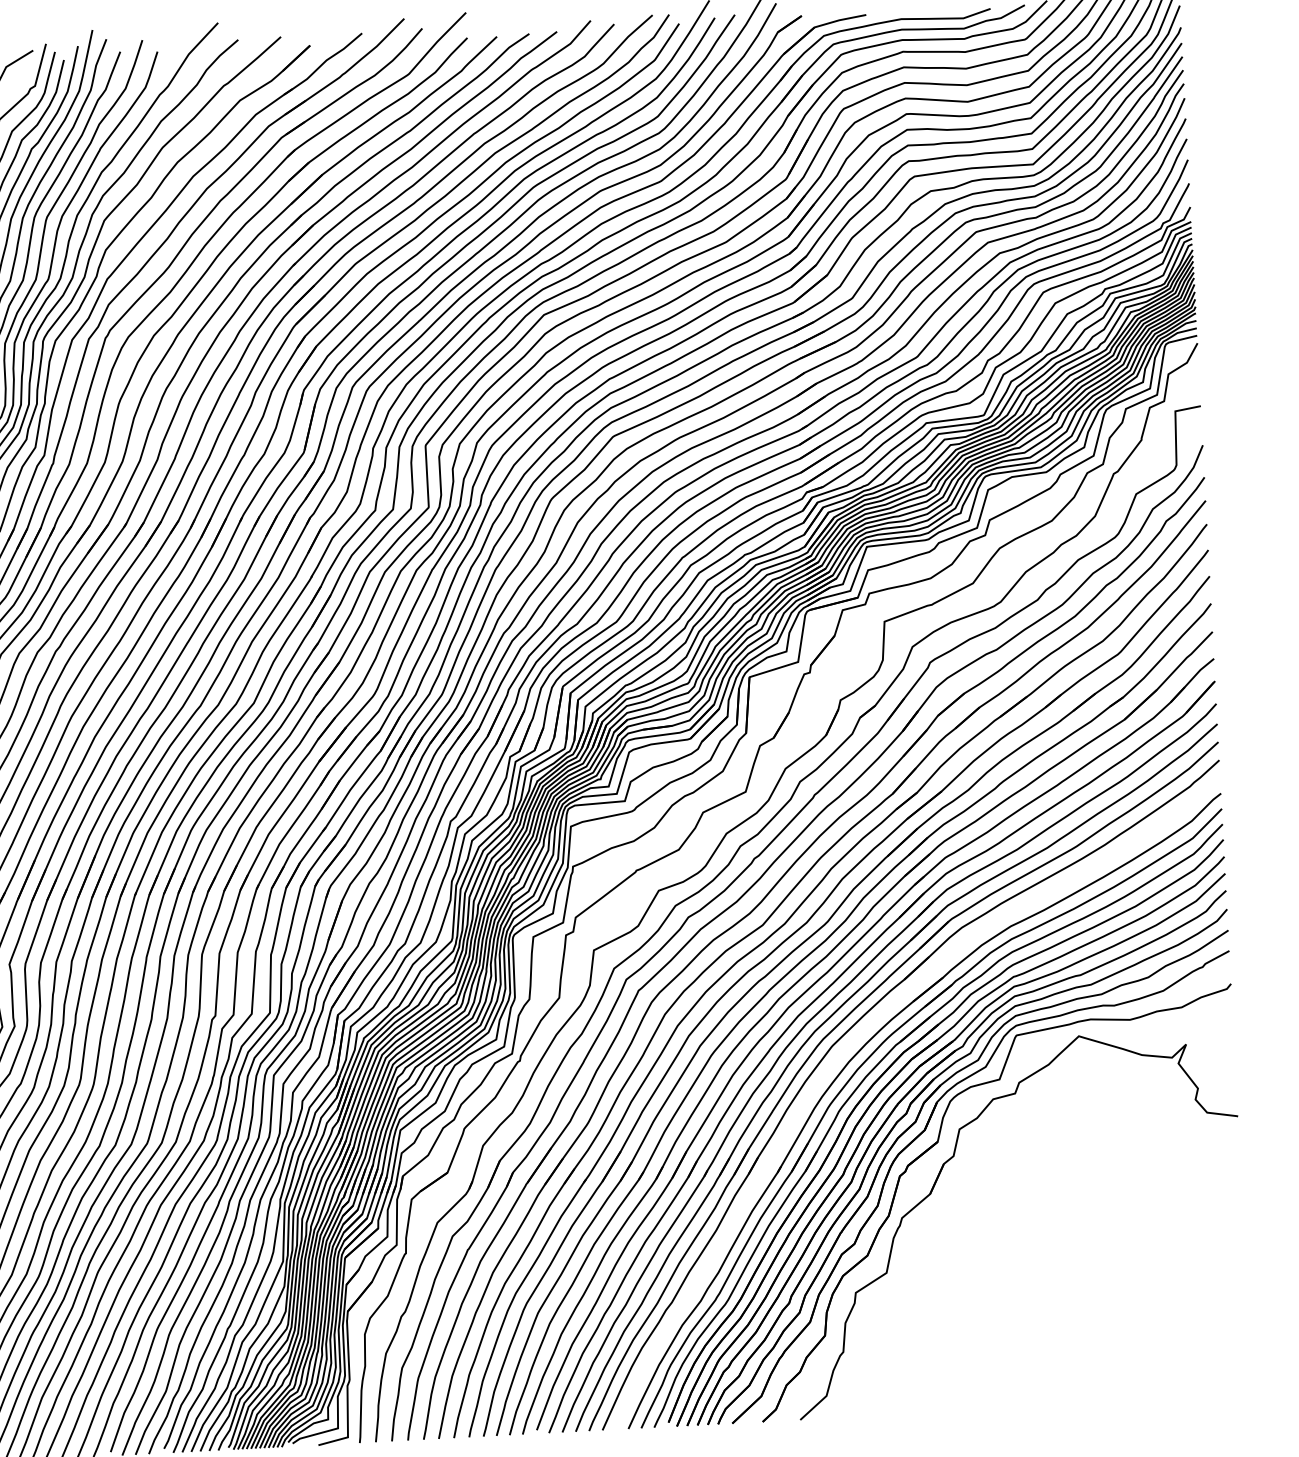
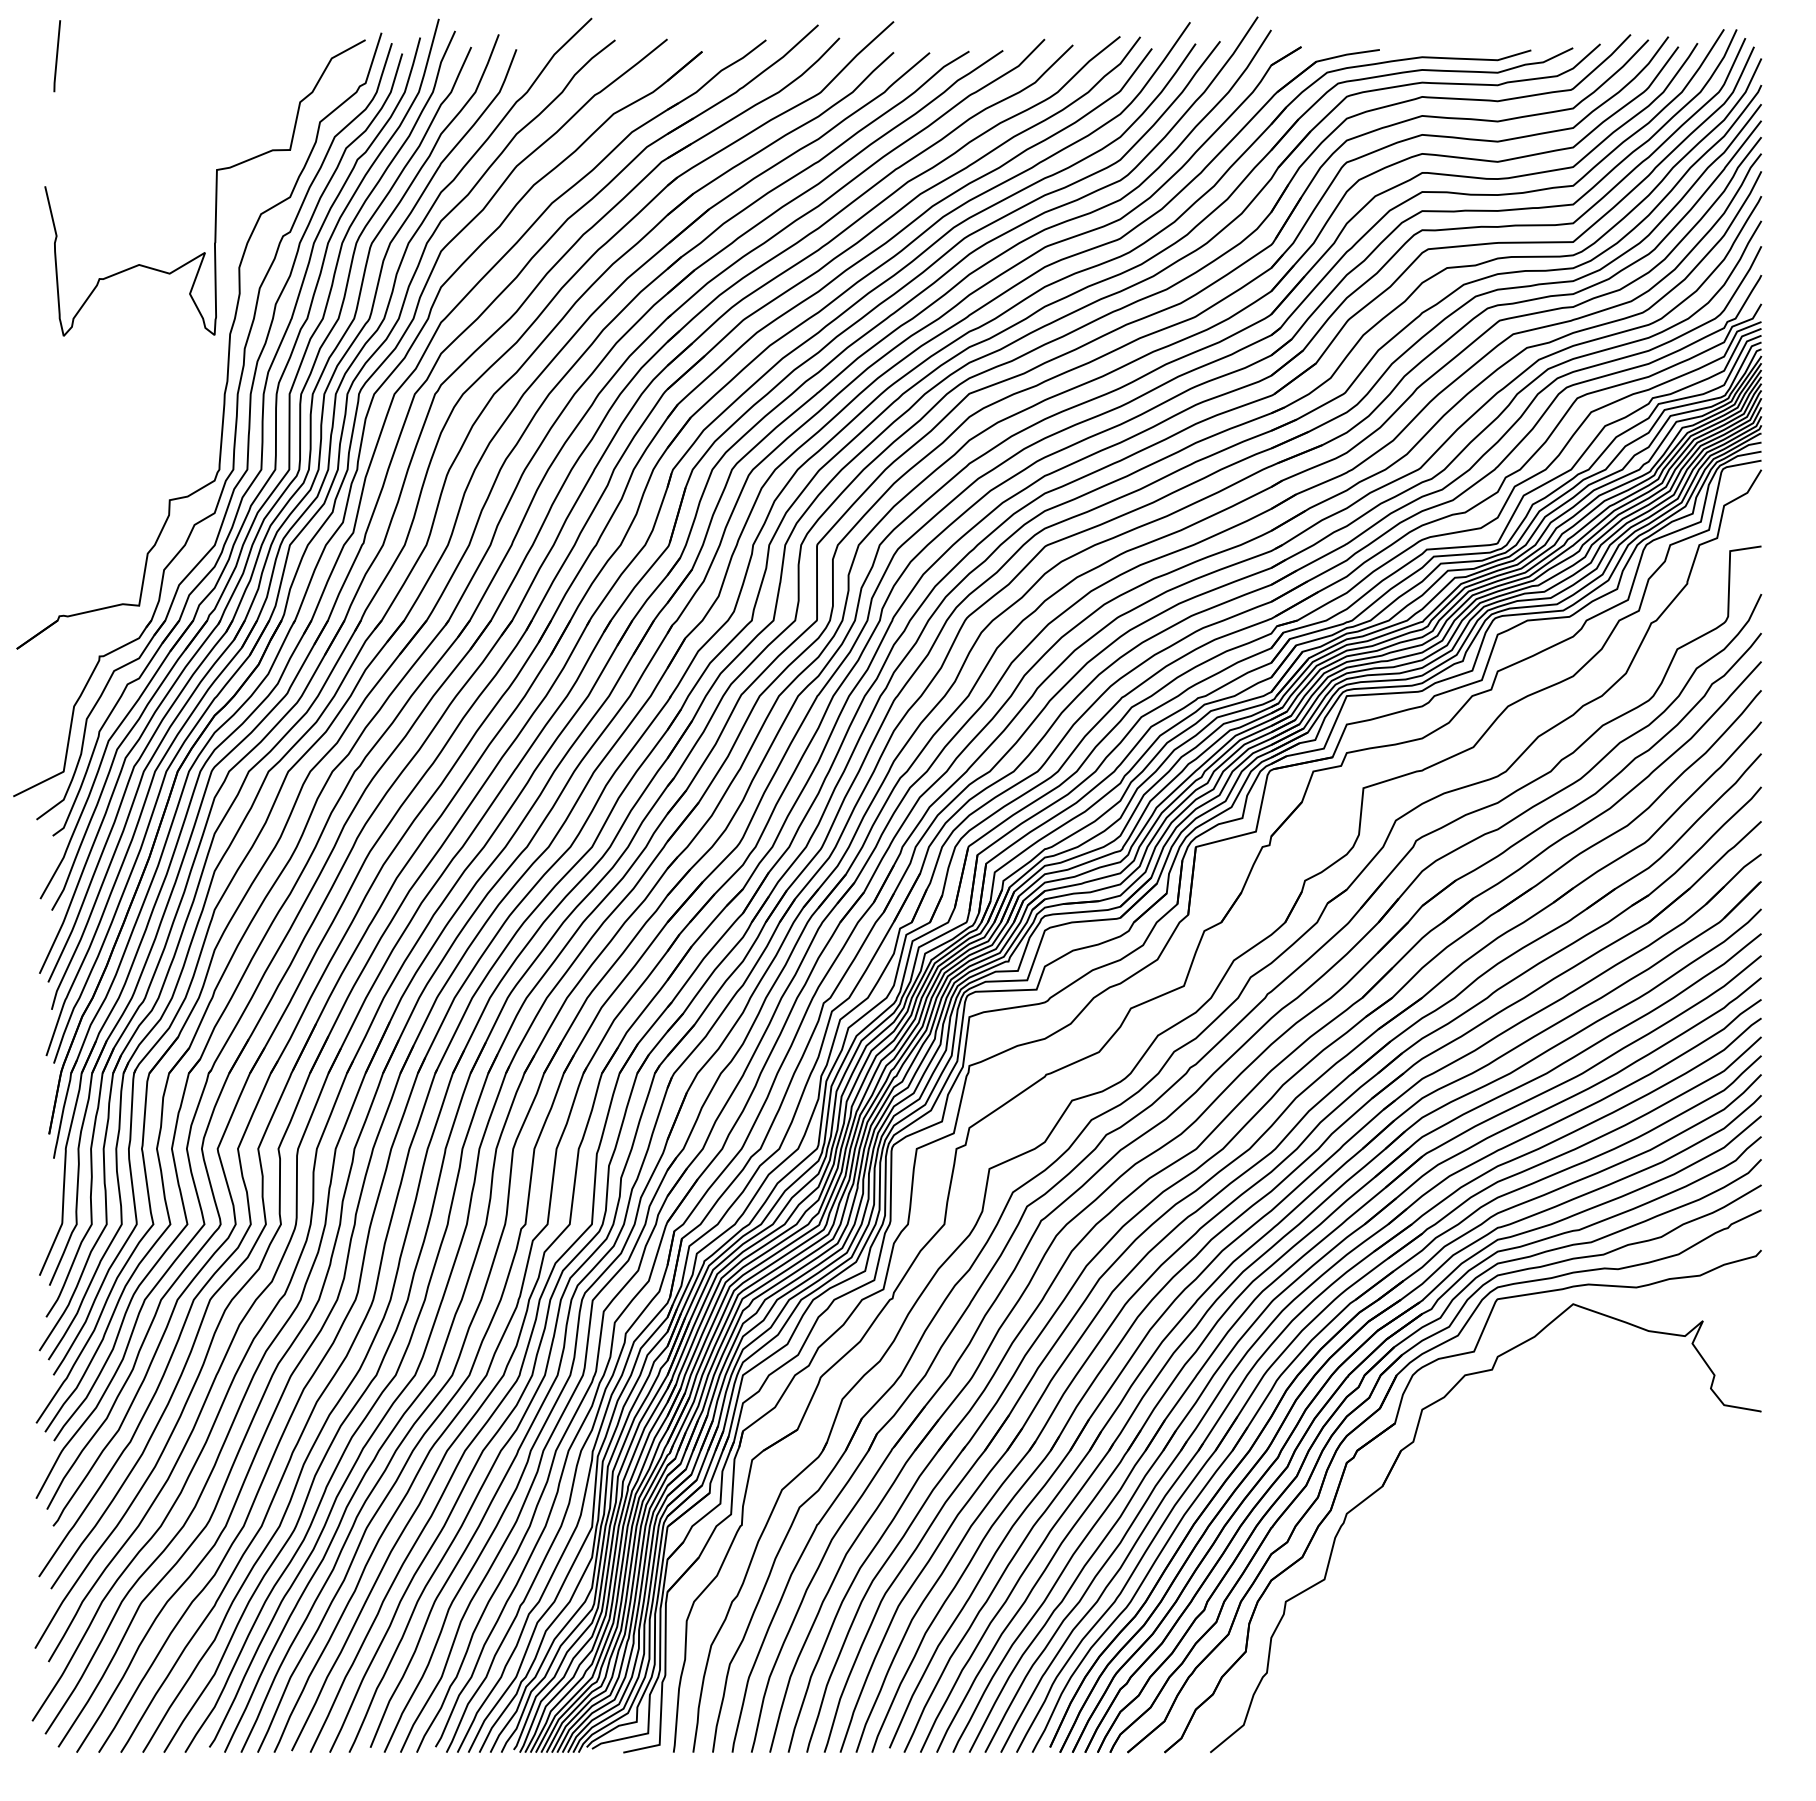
part: (858, 1037) -> (1305, 1291), added

